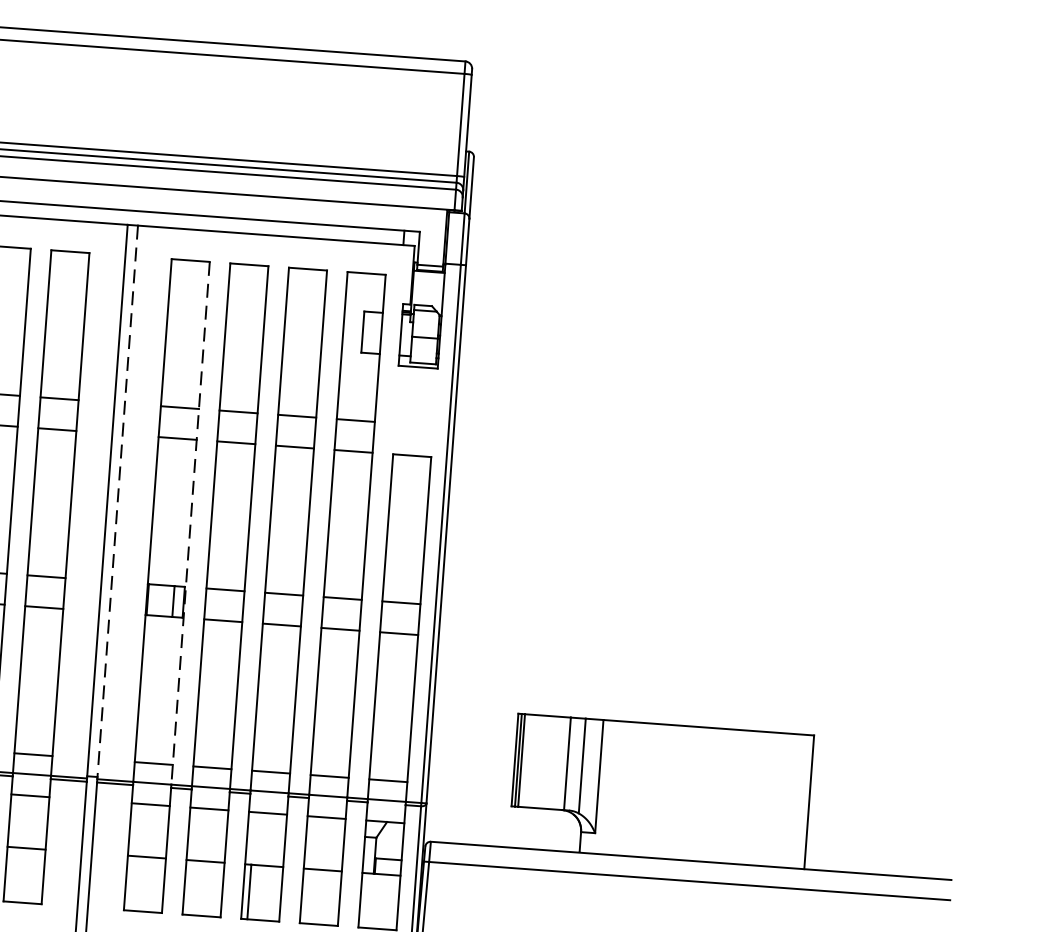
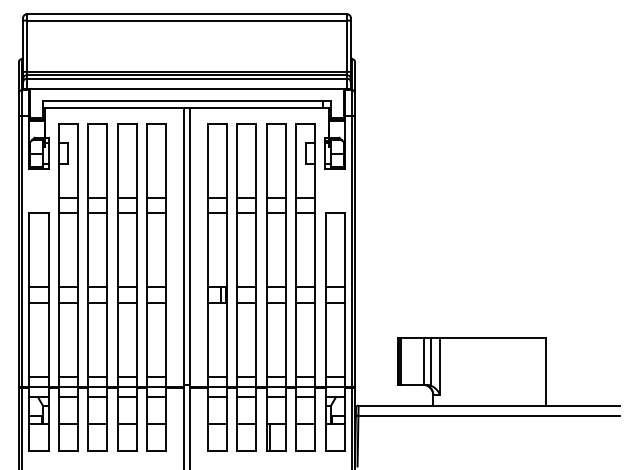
line: (117, 502) -> (189, 247), dashed -> solid
line: (189, 523) -> (226, 255), dashed -> solid

